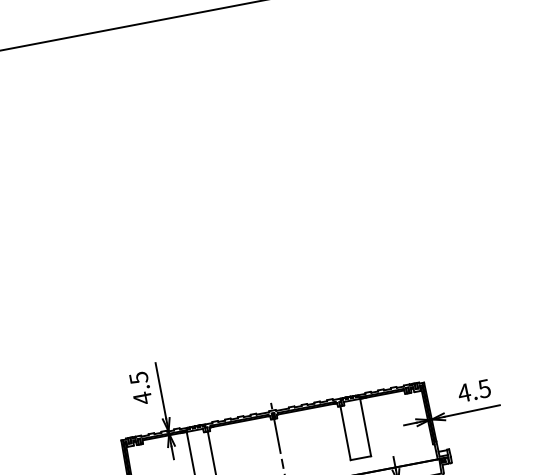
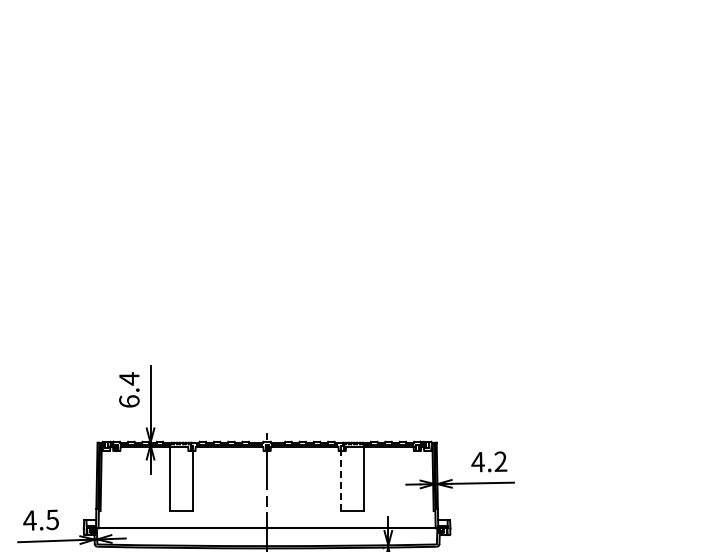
text: (140, 388) -> (129, 390), 4.5 -> 6.4
text: (484, 388) -> (500, 461), 4.5 -> 4.2
line: (345, 432) -> (341, 480), solid -> dashed

